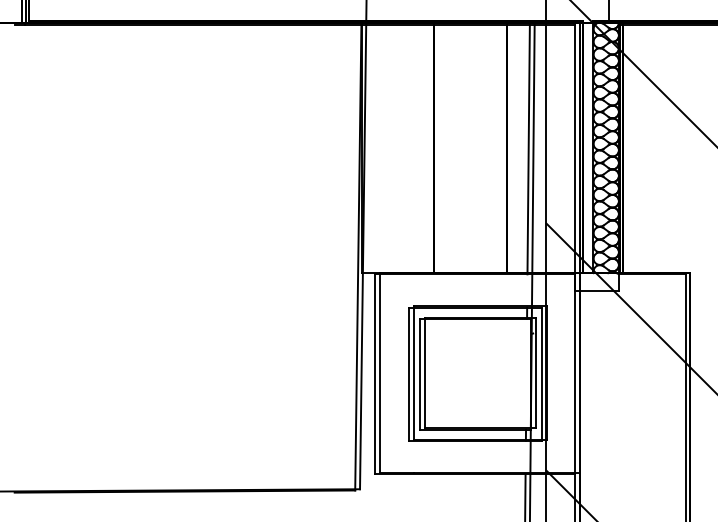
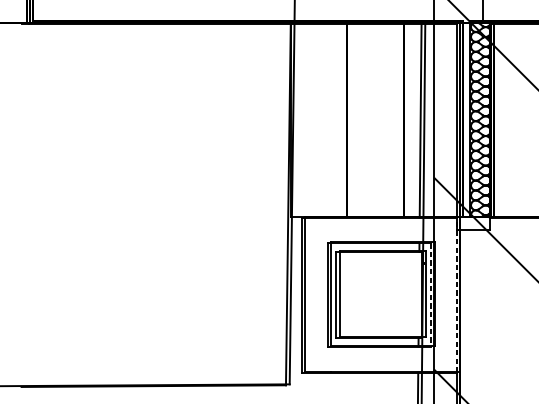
line: (541, 374) -> (430, 295), solid -> dashed
line: (575, 374) -> (457, 295), solid -> dashed

